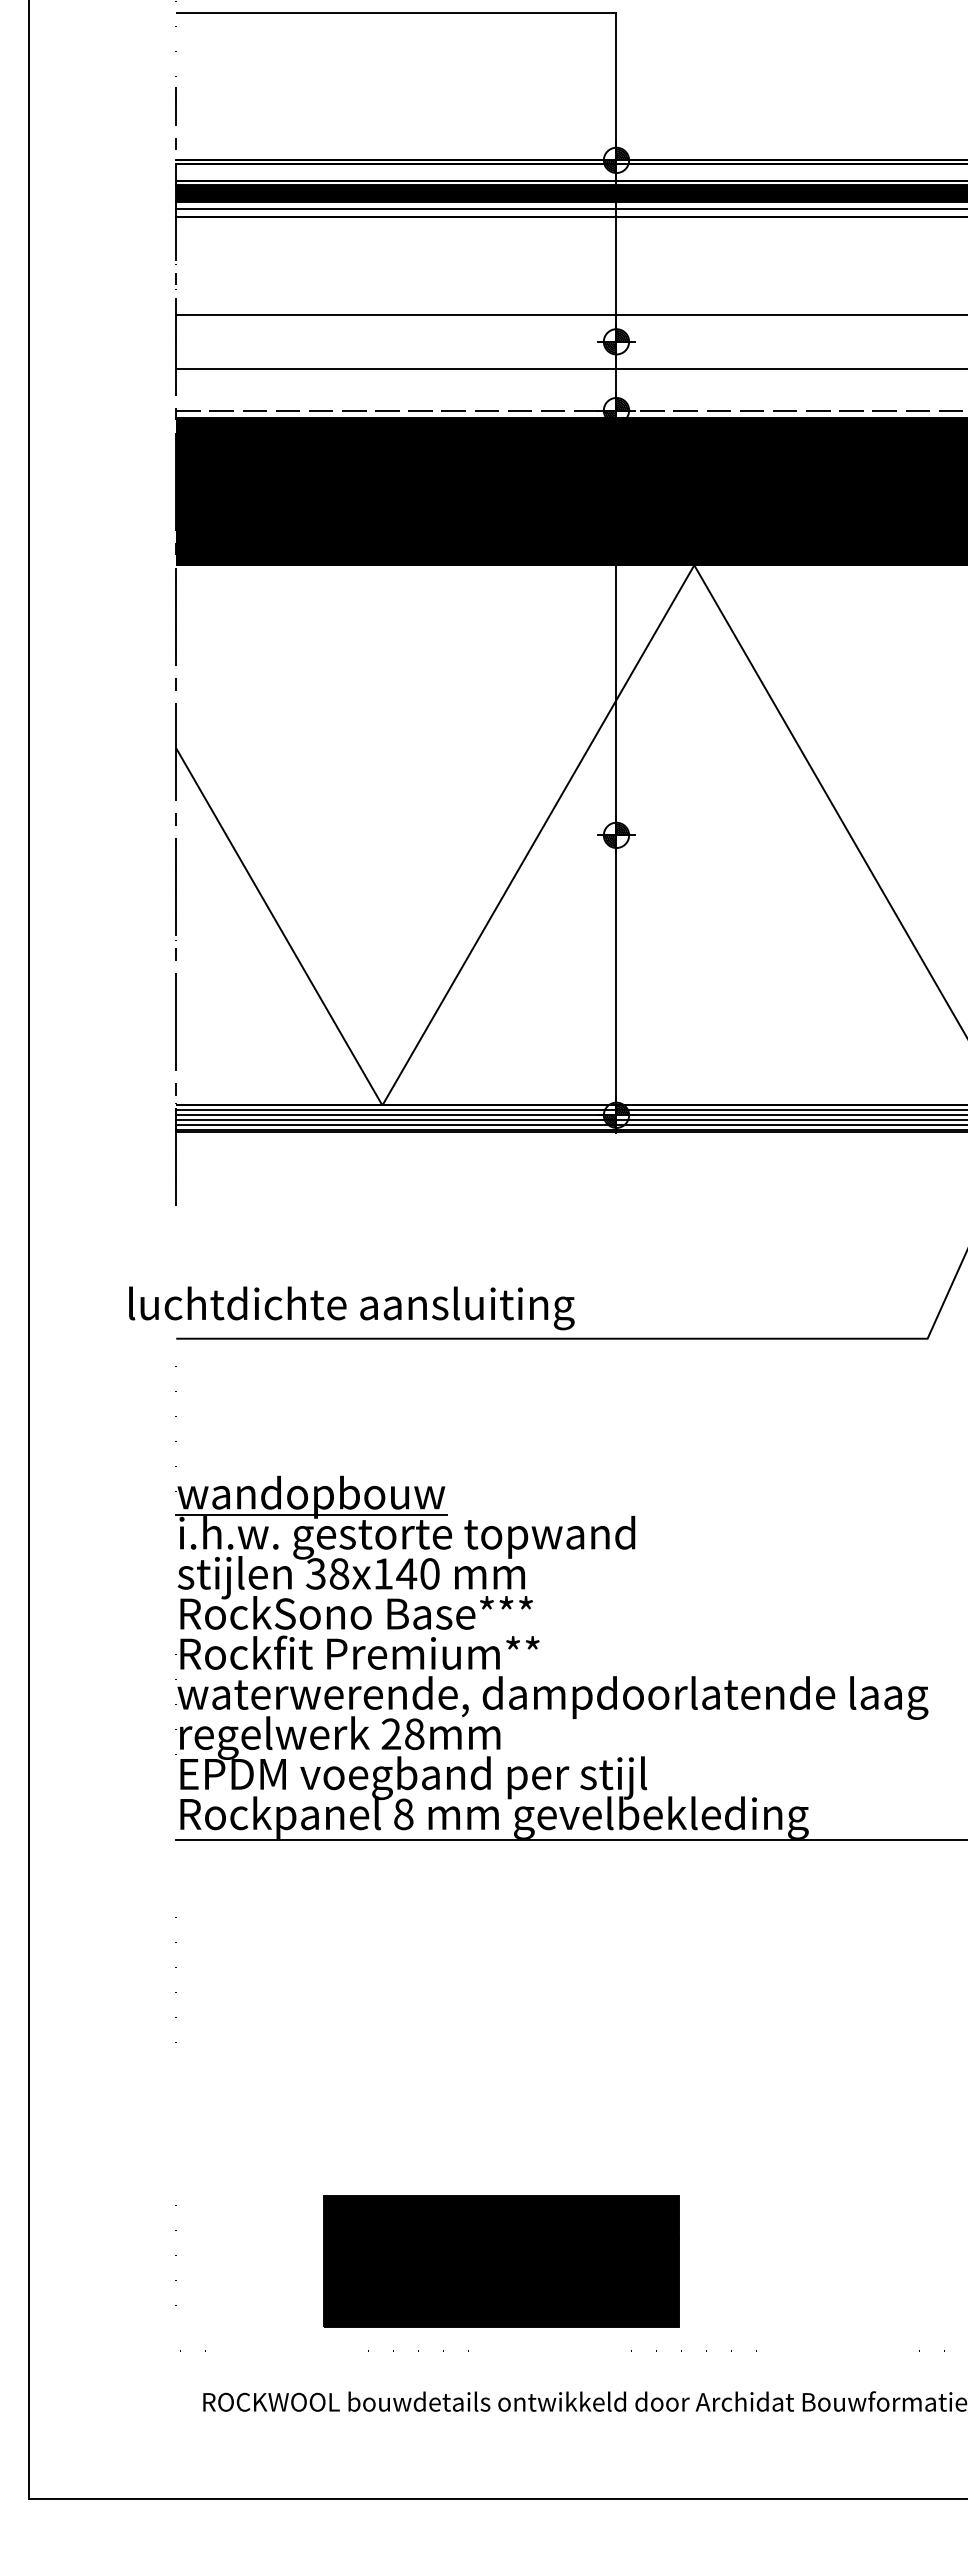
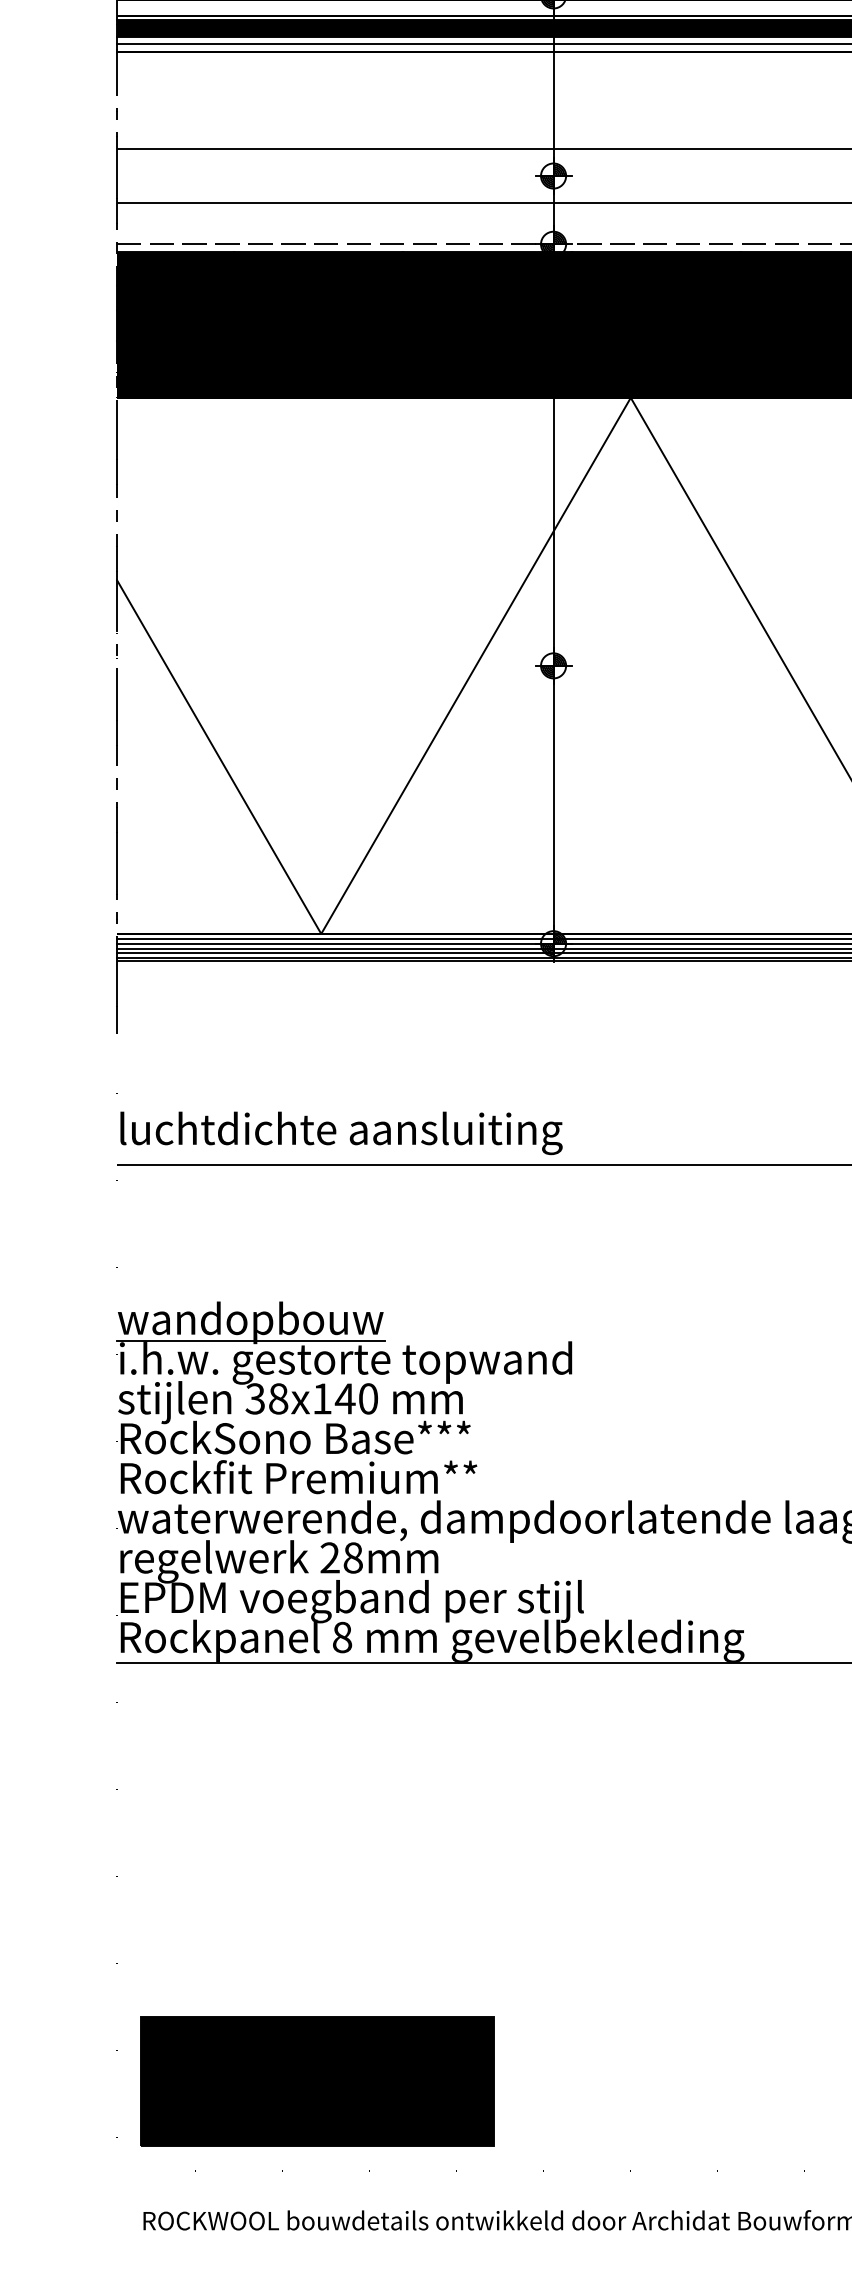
text: (351, 1308) -> (341, 1133), moved
part: (501, 2261) -> (317, 2081), moved

